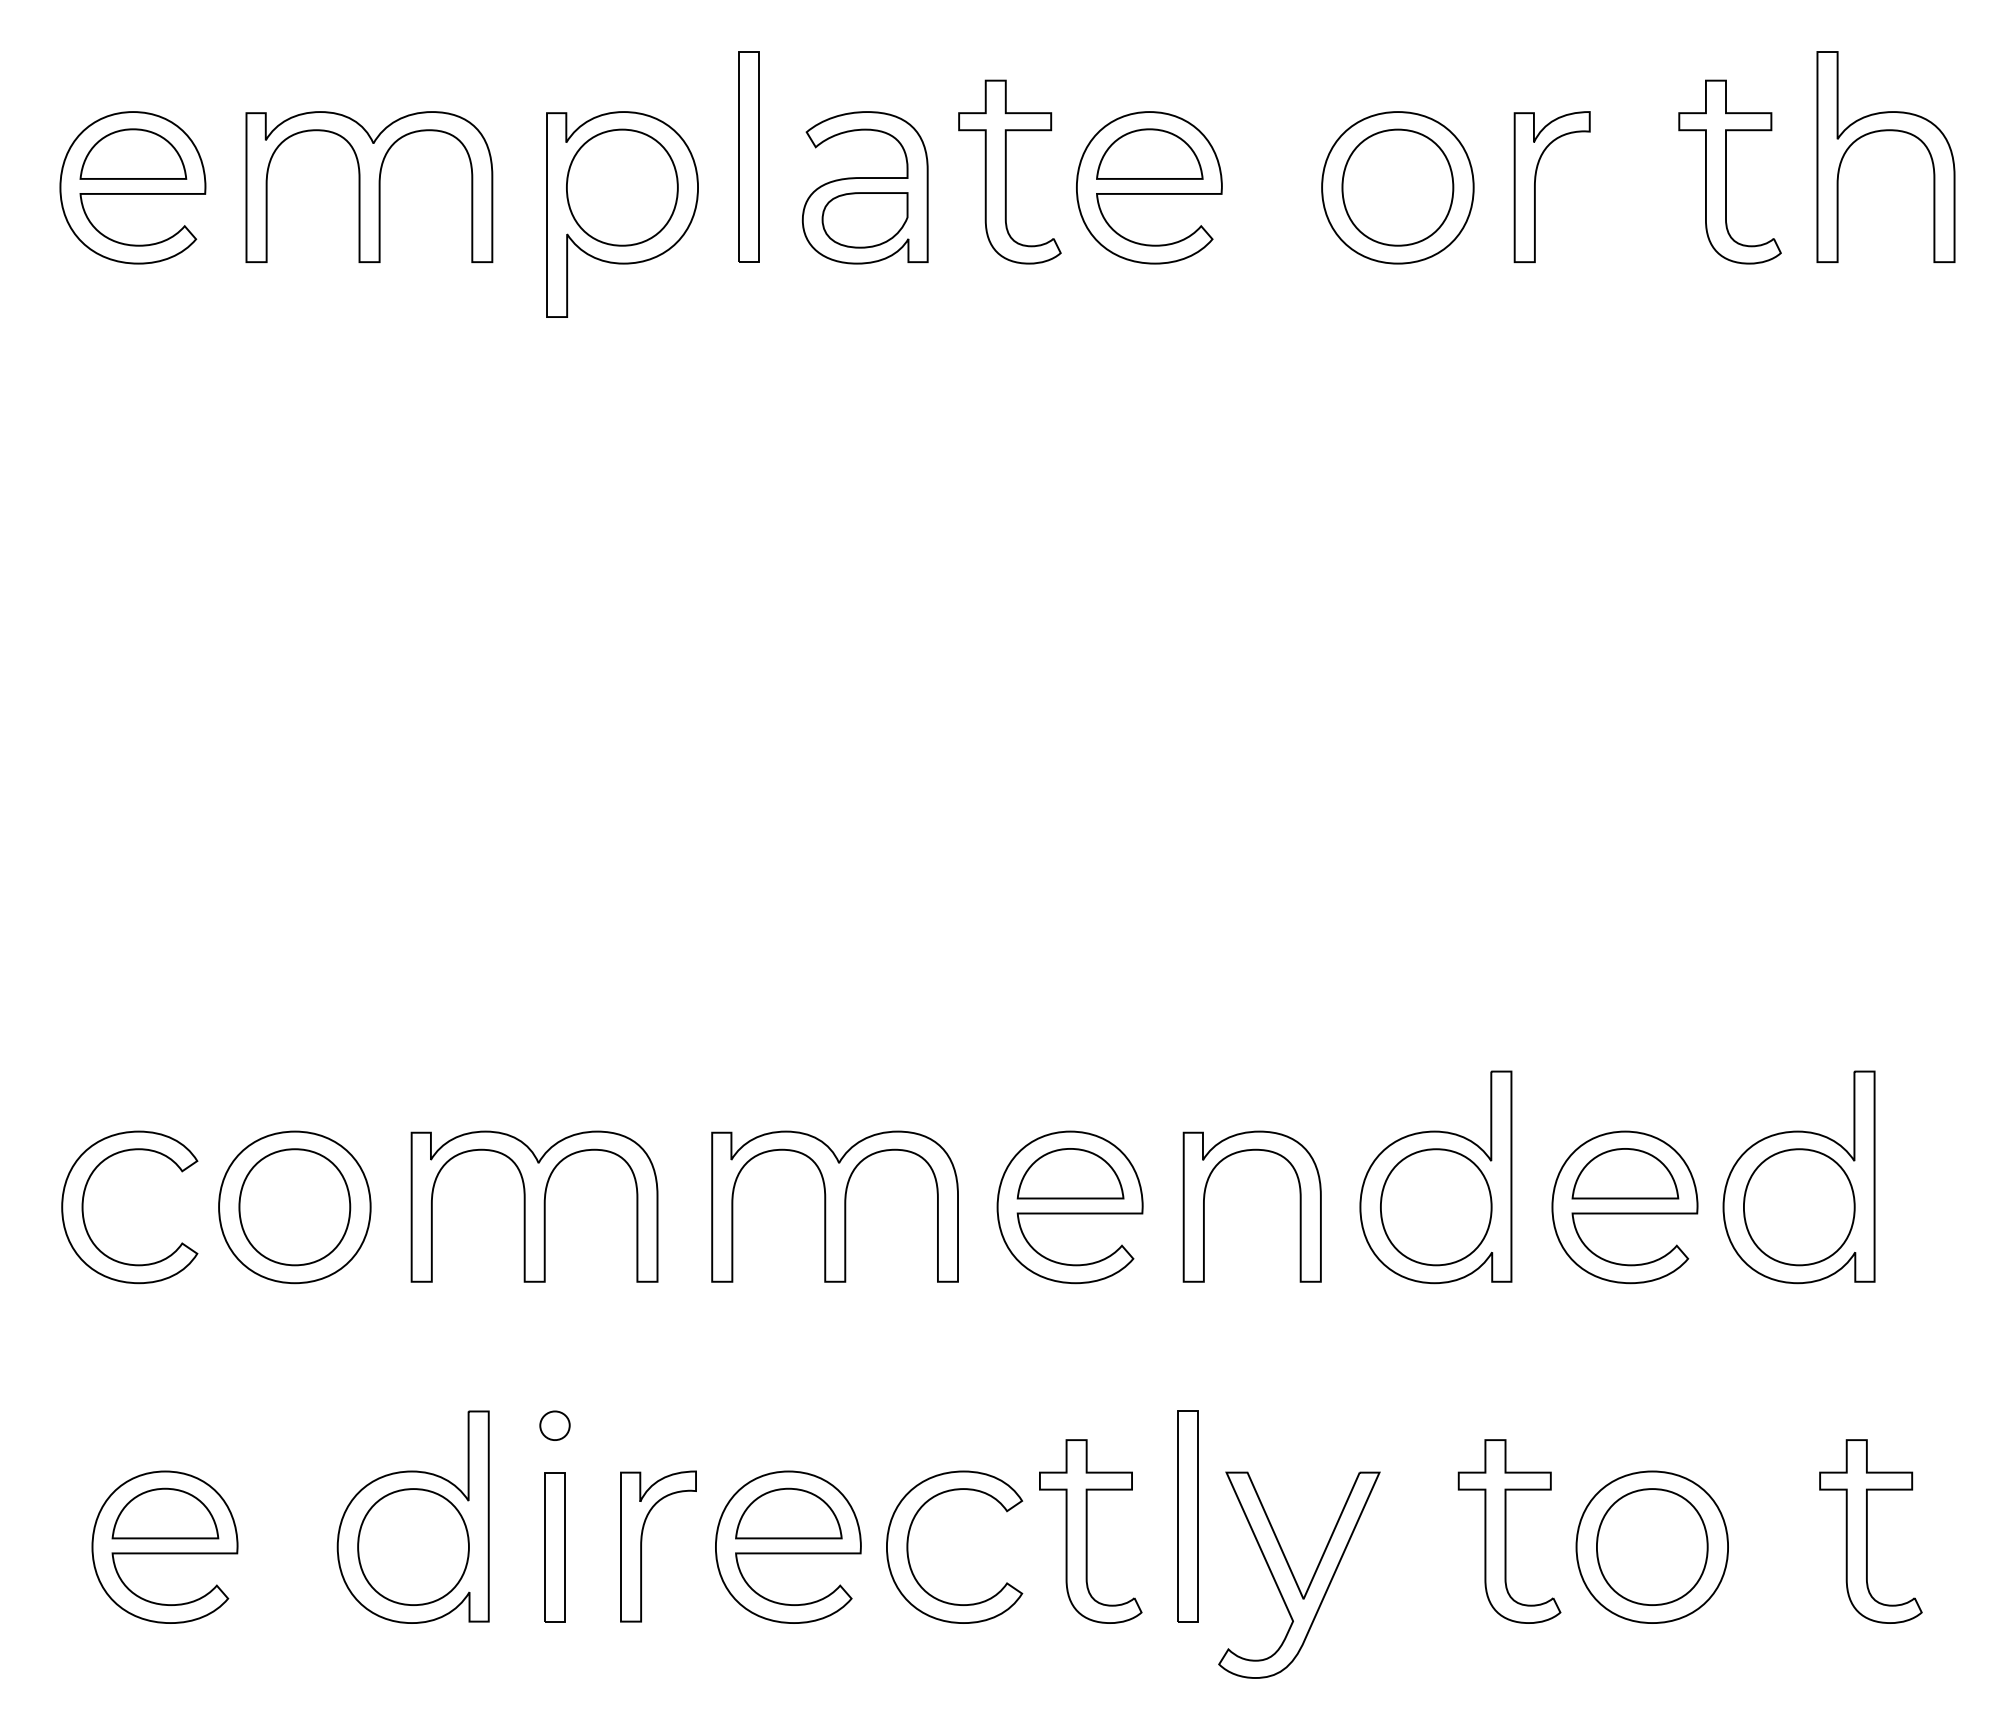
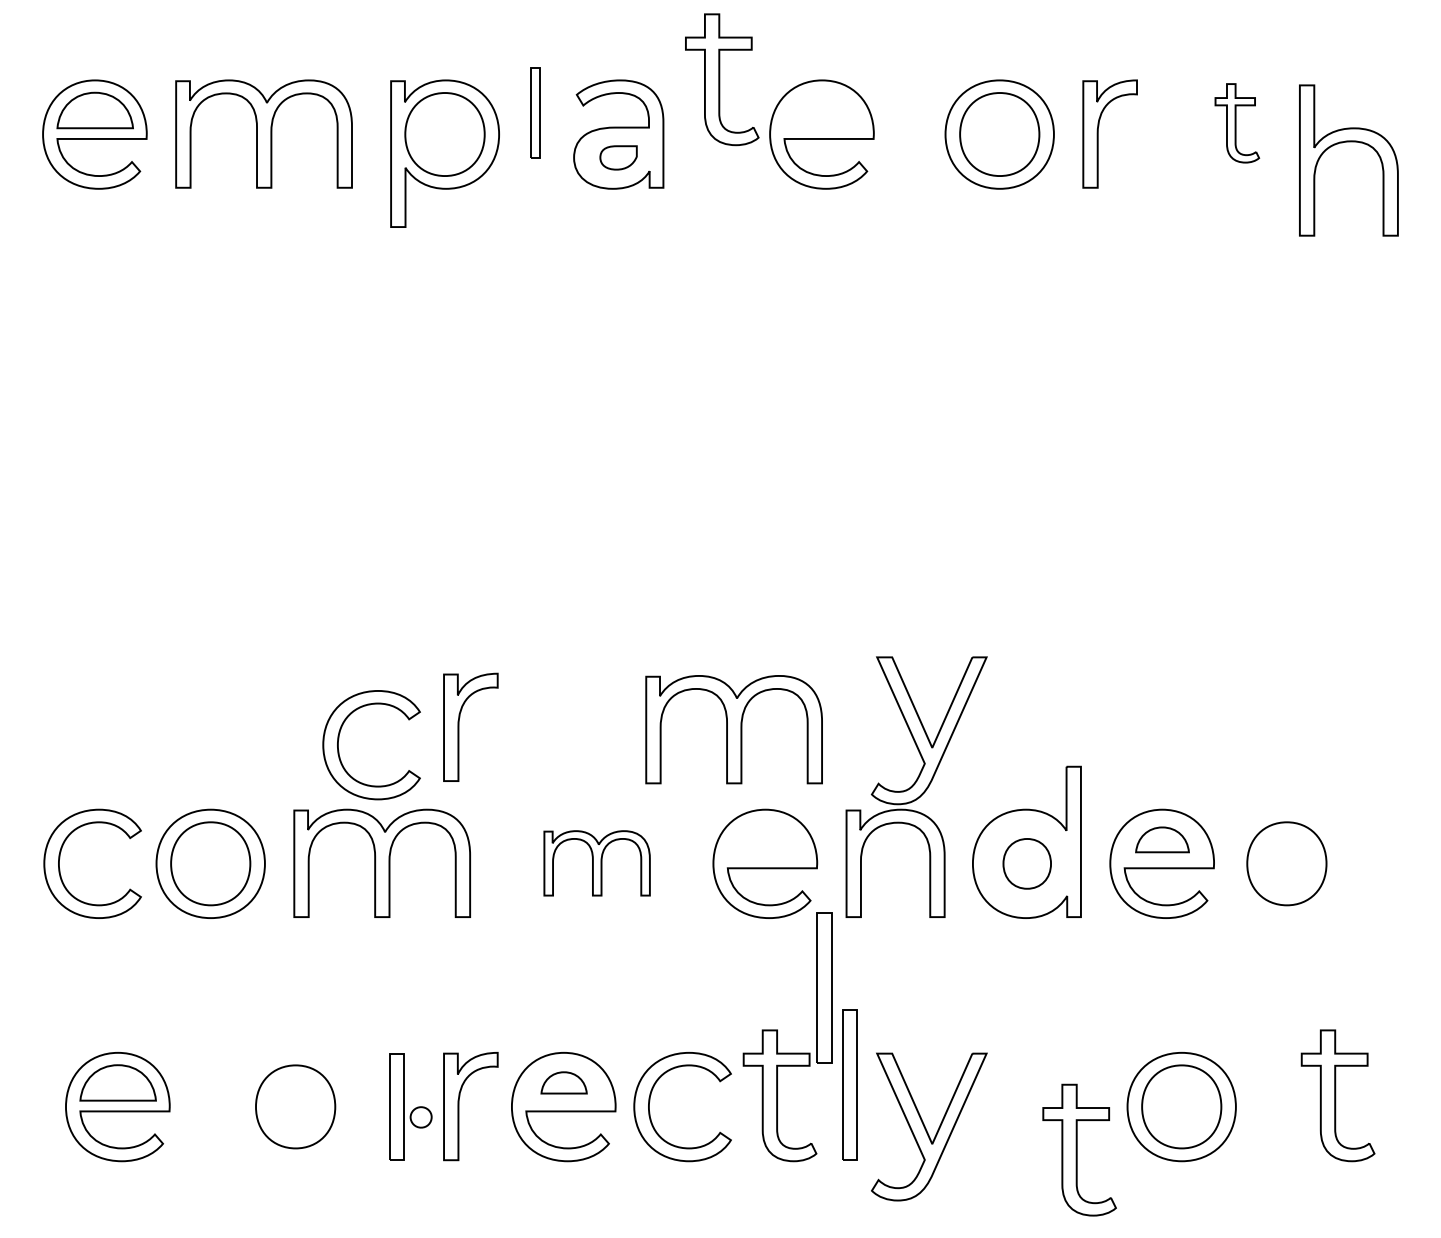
part: (1885, 131) -> (1348, 142), moved
part: (1149, 153) -> (822, 110), removed
part: (748, 156) -> (535, 112), size x0.6
part: (1009, 171) -> (721, 79), moved
part: (1729, 171) -> (1236, 122), size x0.6
part: (864, 220) -> (618, 157), size x0.6
part: (642, 1013) -> (459, 725), added
part: (1026, 1019) -> (734, 729), added
part: (1299, 1020) -> (929, 730), added
part: (473, 1041) -> (338, 745), added
part: (1070, 1173) -> (765, 839), removed
part: (1625, 1173) -> (1162, 839), size x0.7
part: (1798, 1177) -> (1286, 842), removed
part: (834, 1206) -> (596, 863), size x0.6
part: (1436, 1207) -> (1027, 863), size x0.6
part: (1152, 1380) -> (824, 987), added
part: (554, 1425) -> (420, 1117), moved
part: (788, 1513) -> (563, 1082), size x0.6
part: (412, 1516) -> (294, 1085), removed
part: (1509, 1531) -> (1079, 1150), moved

